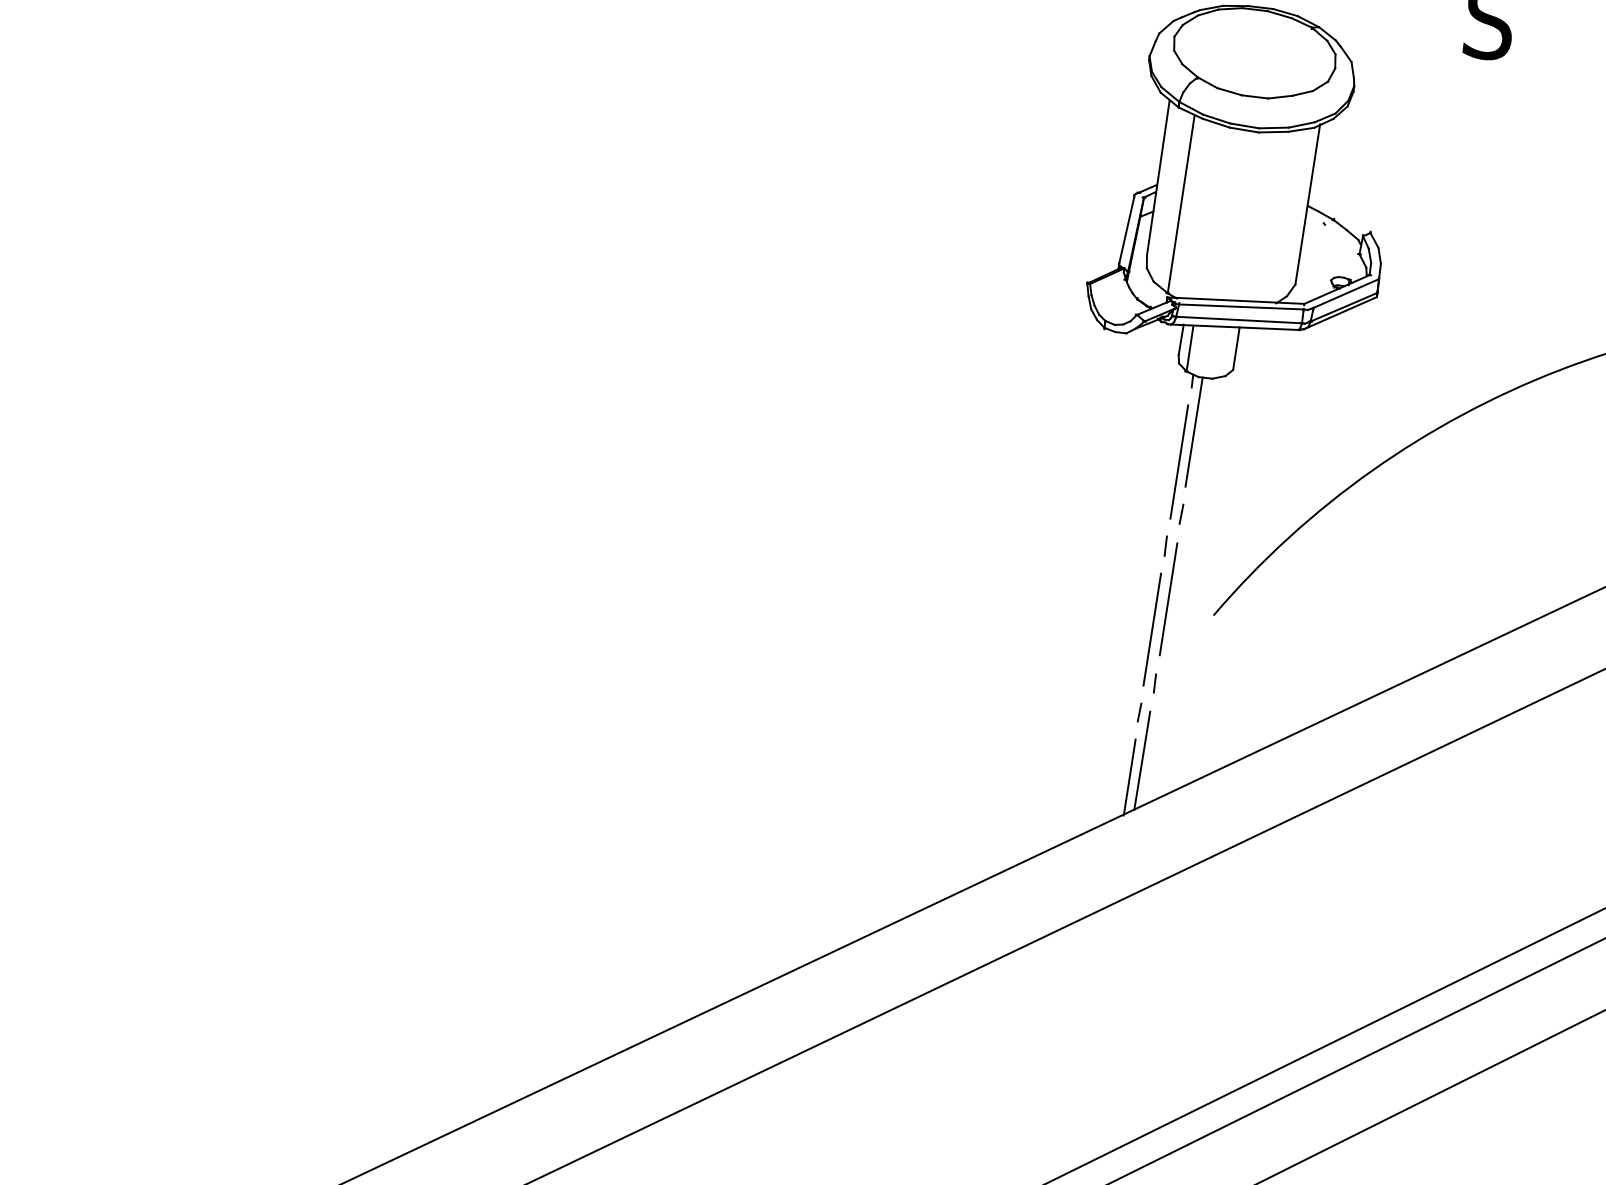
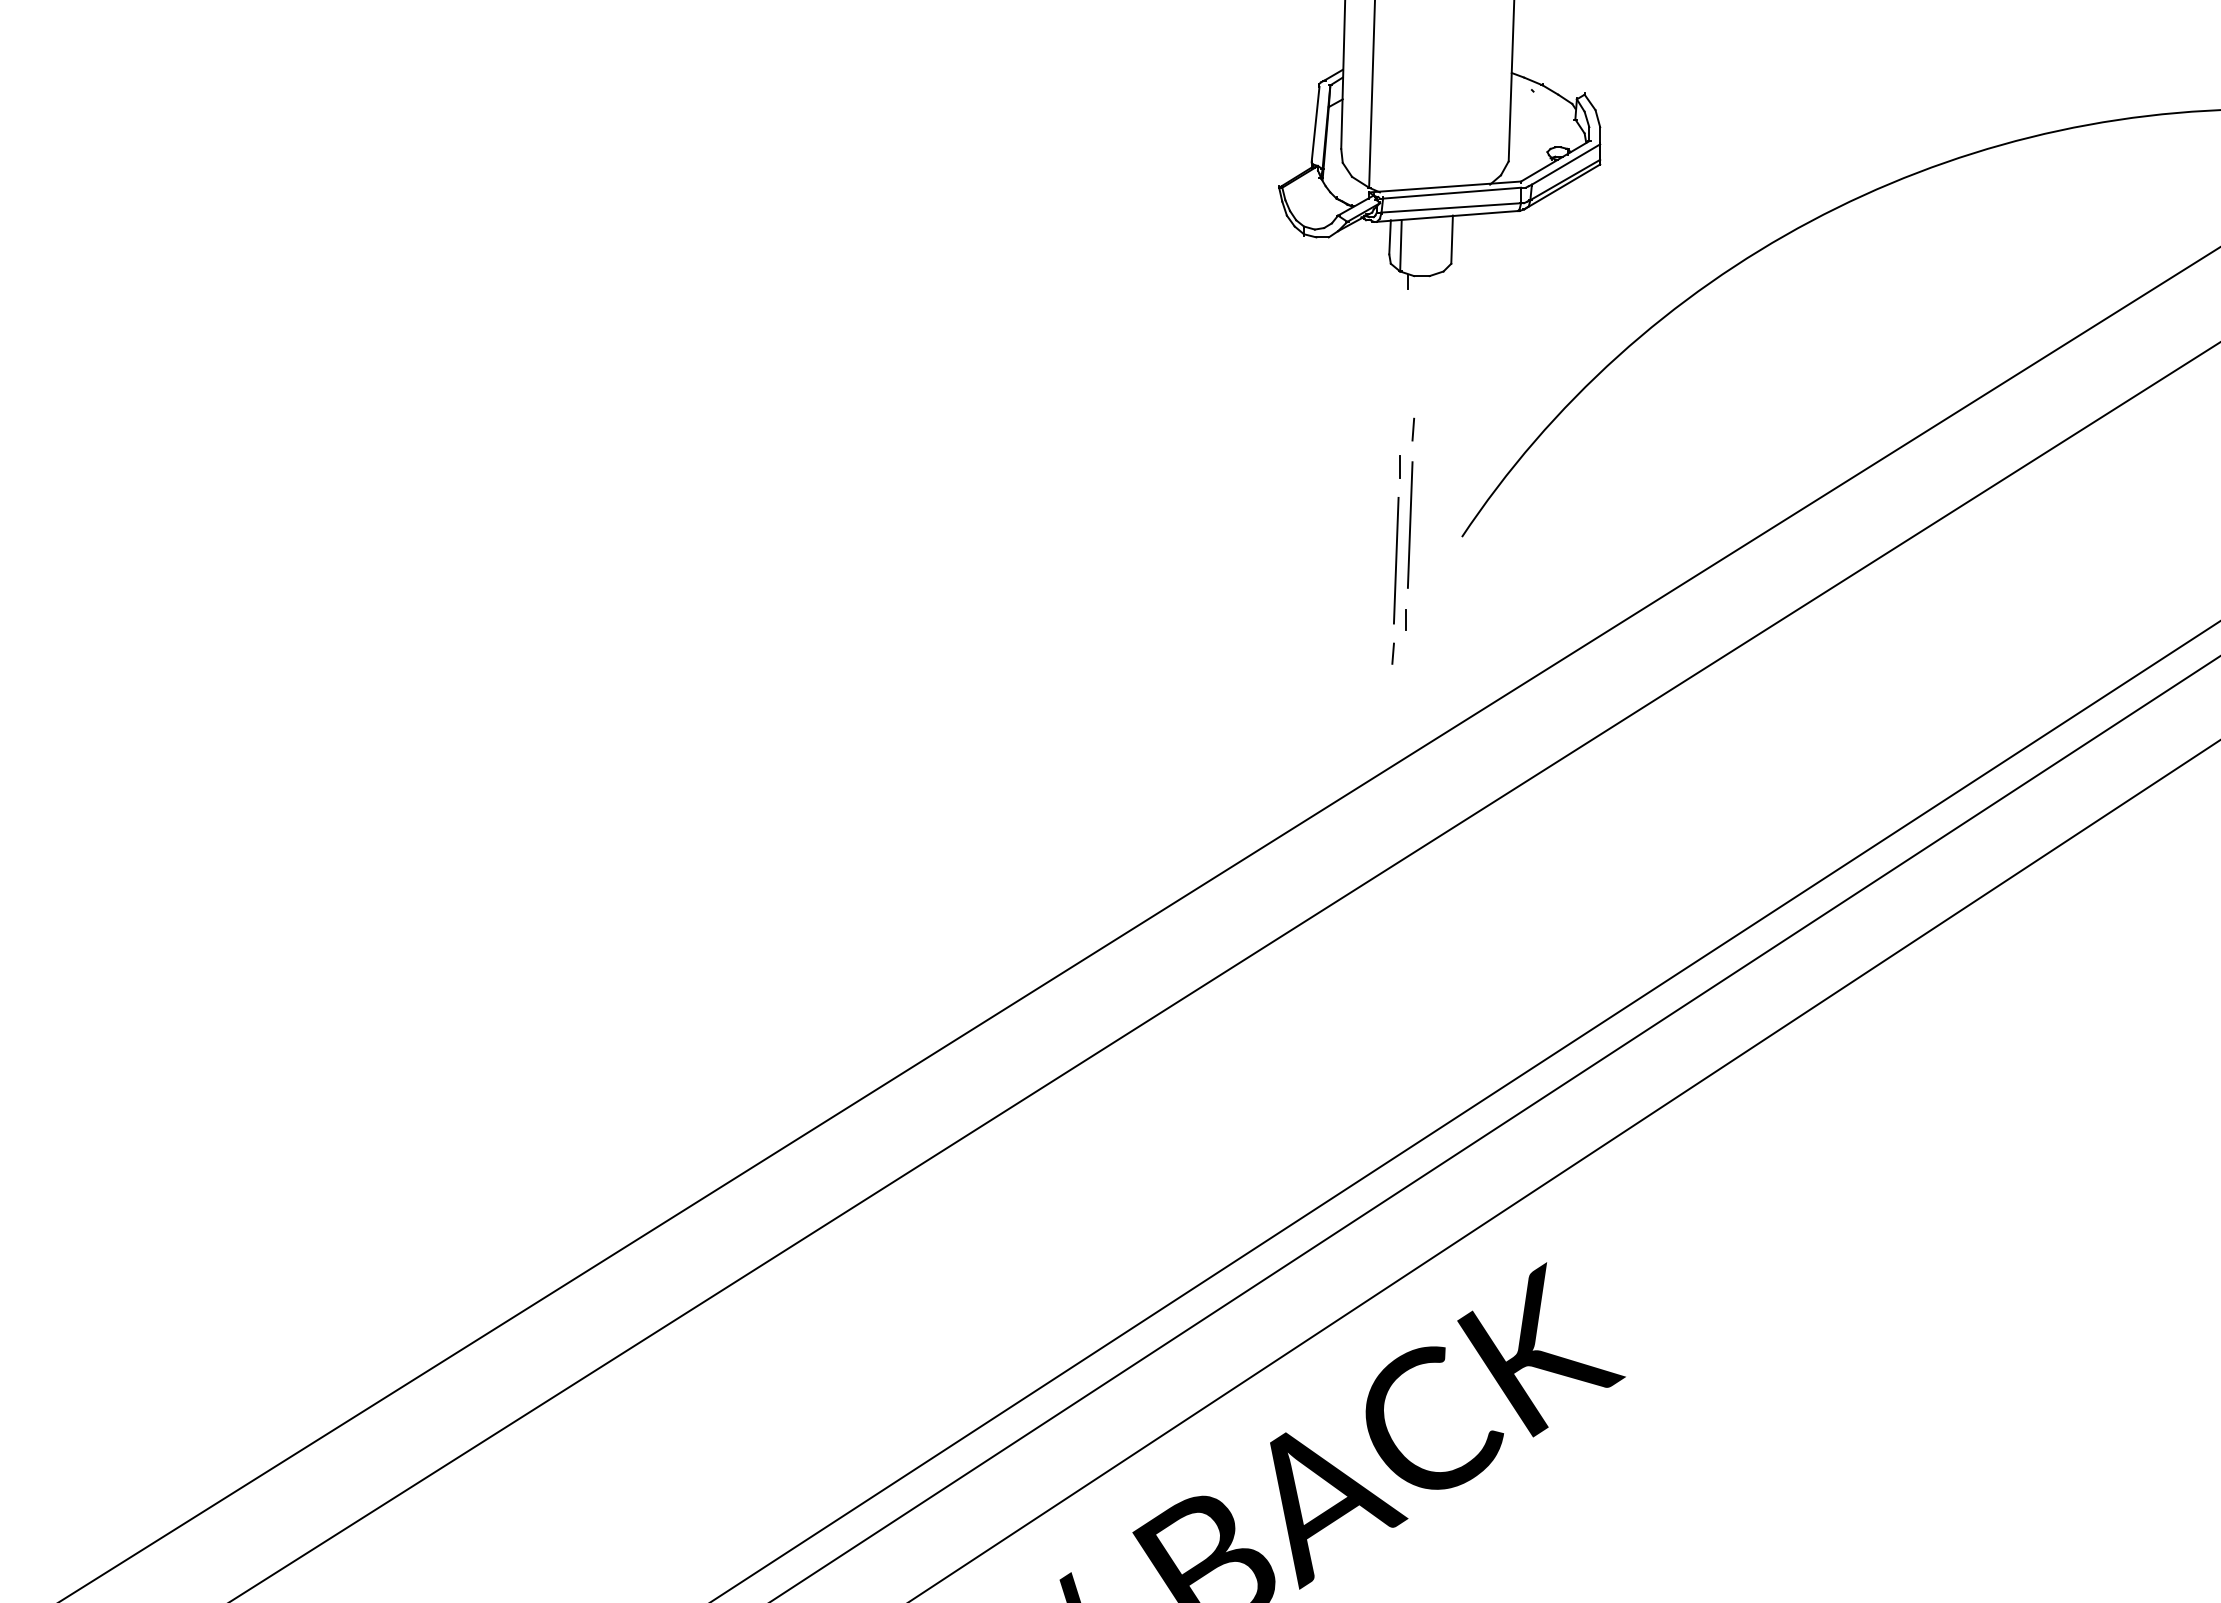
line: (1194, 432) -> (1416, 337), removed
line: (1178, 461) -> (1403, 371), removed
line: (1142, 760) -> (1402, 706), removed
line: (1129, 777) -> (1390, 726), removed

